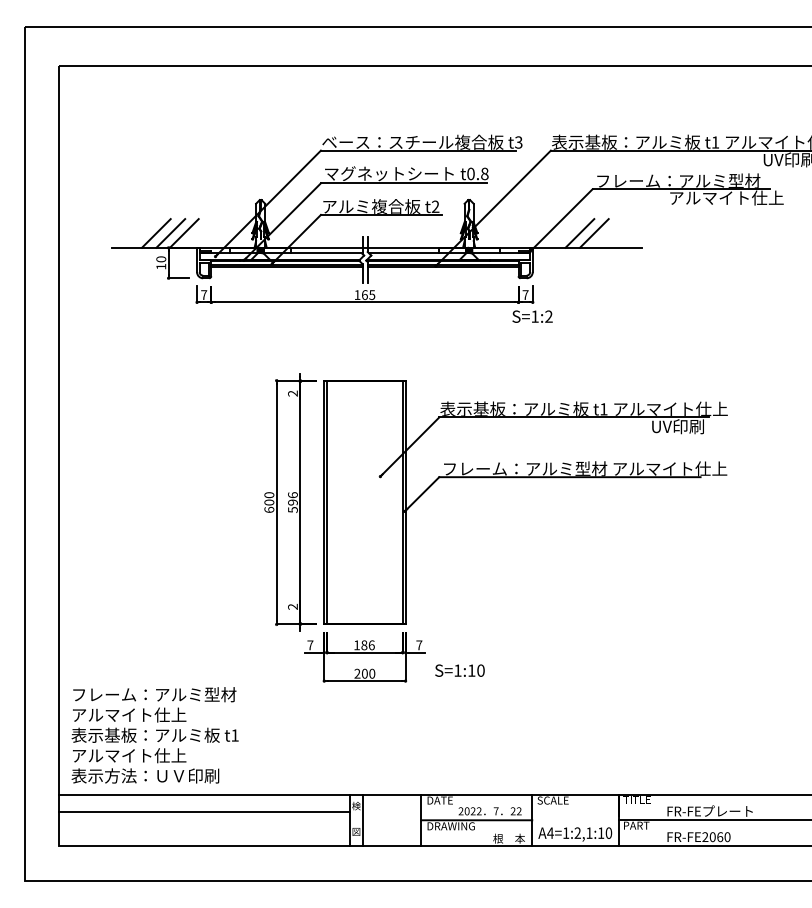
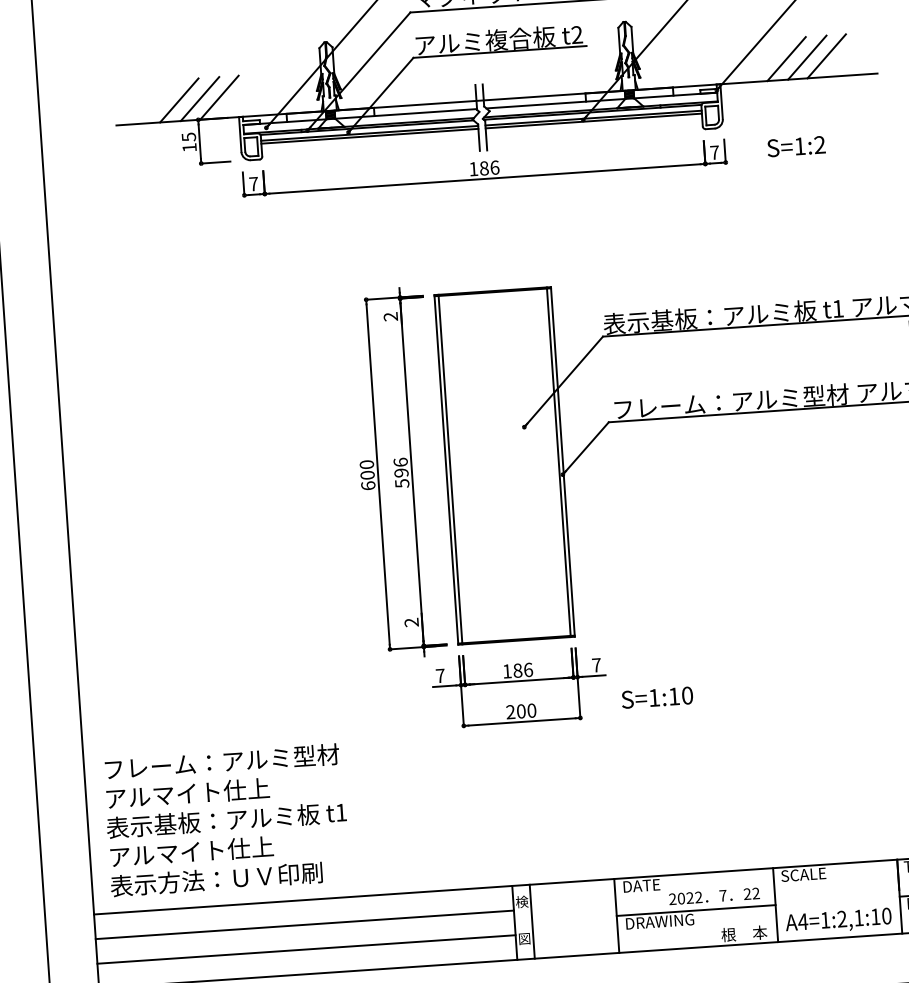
line: (607, 233) -> (826, 56), added
text: (161, 259) -> (189, 137), 10 -> 15
text: (368, 294) -> (489, 167), 165 -> 186
text: (532, 316) -> (796, 146), moved
line: (204, 828) -> (306, 948), added

